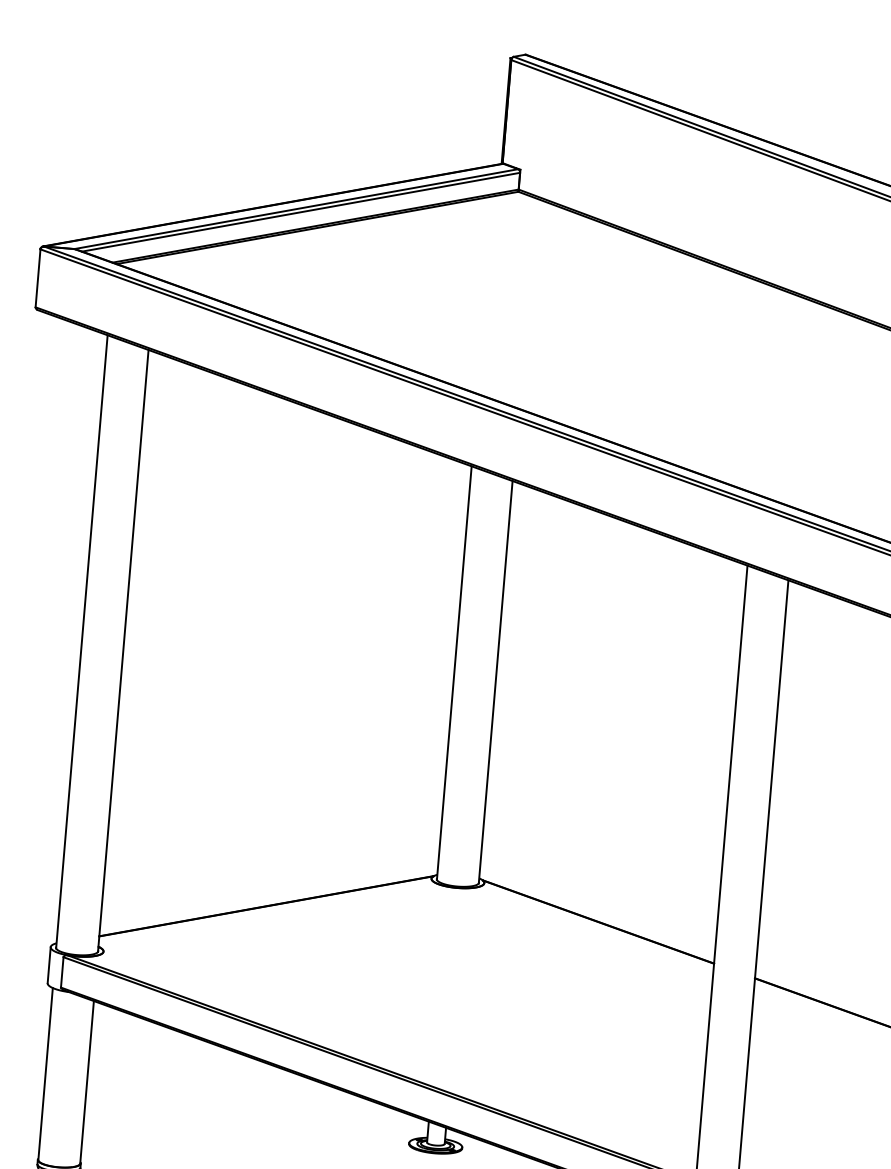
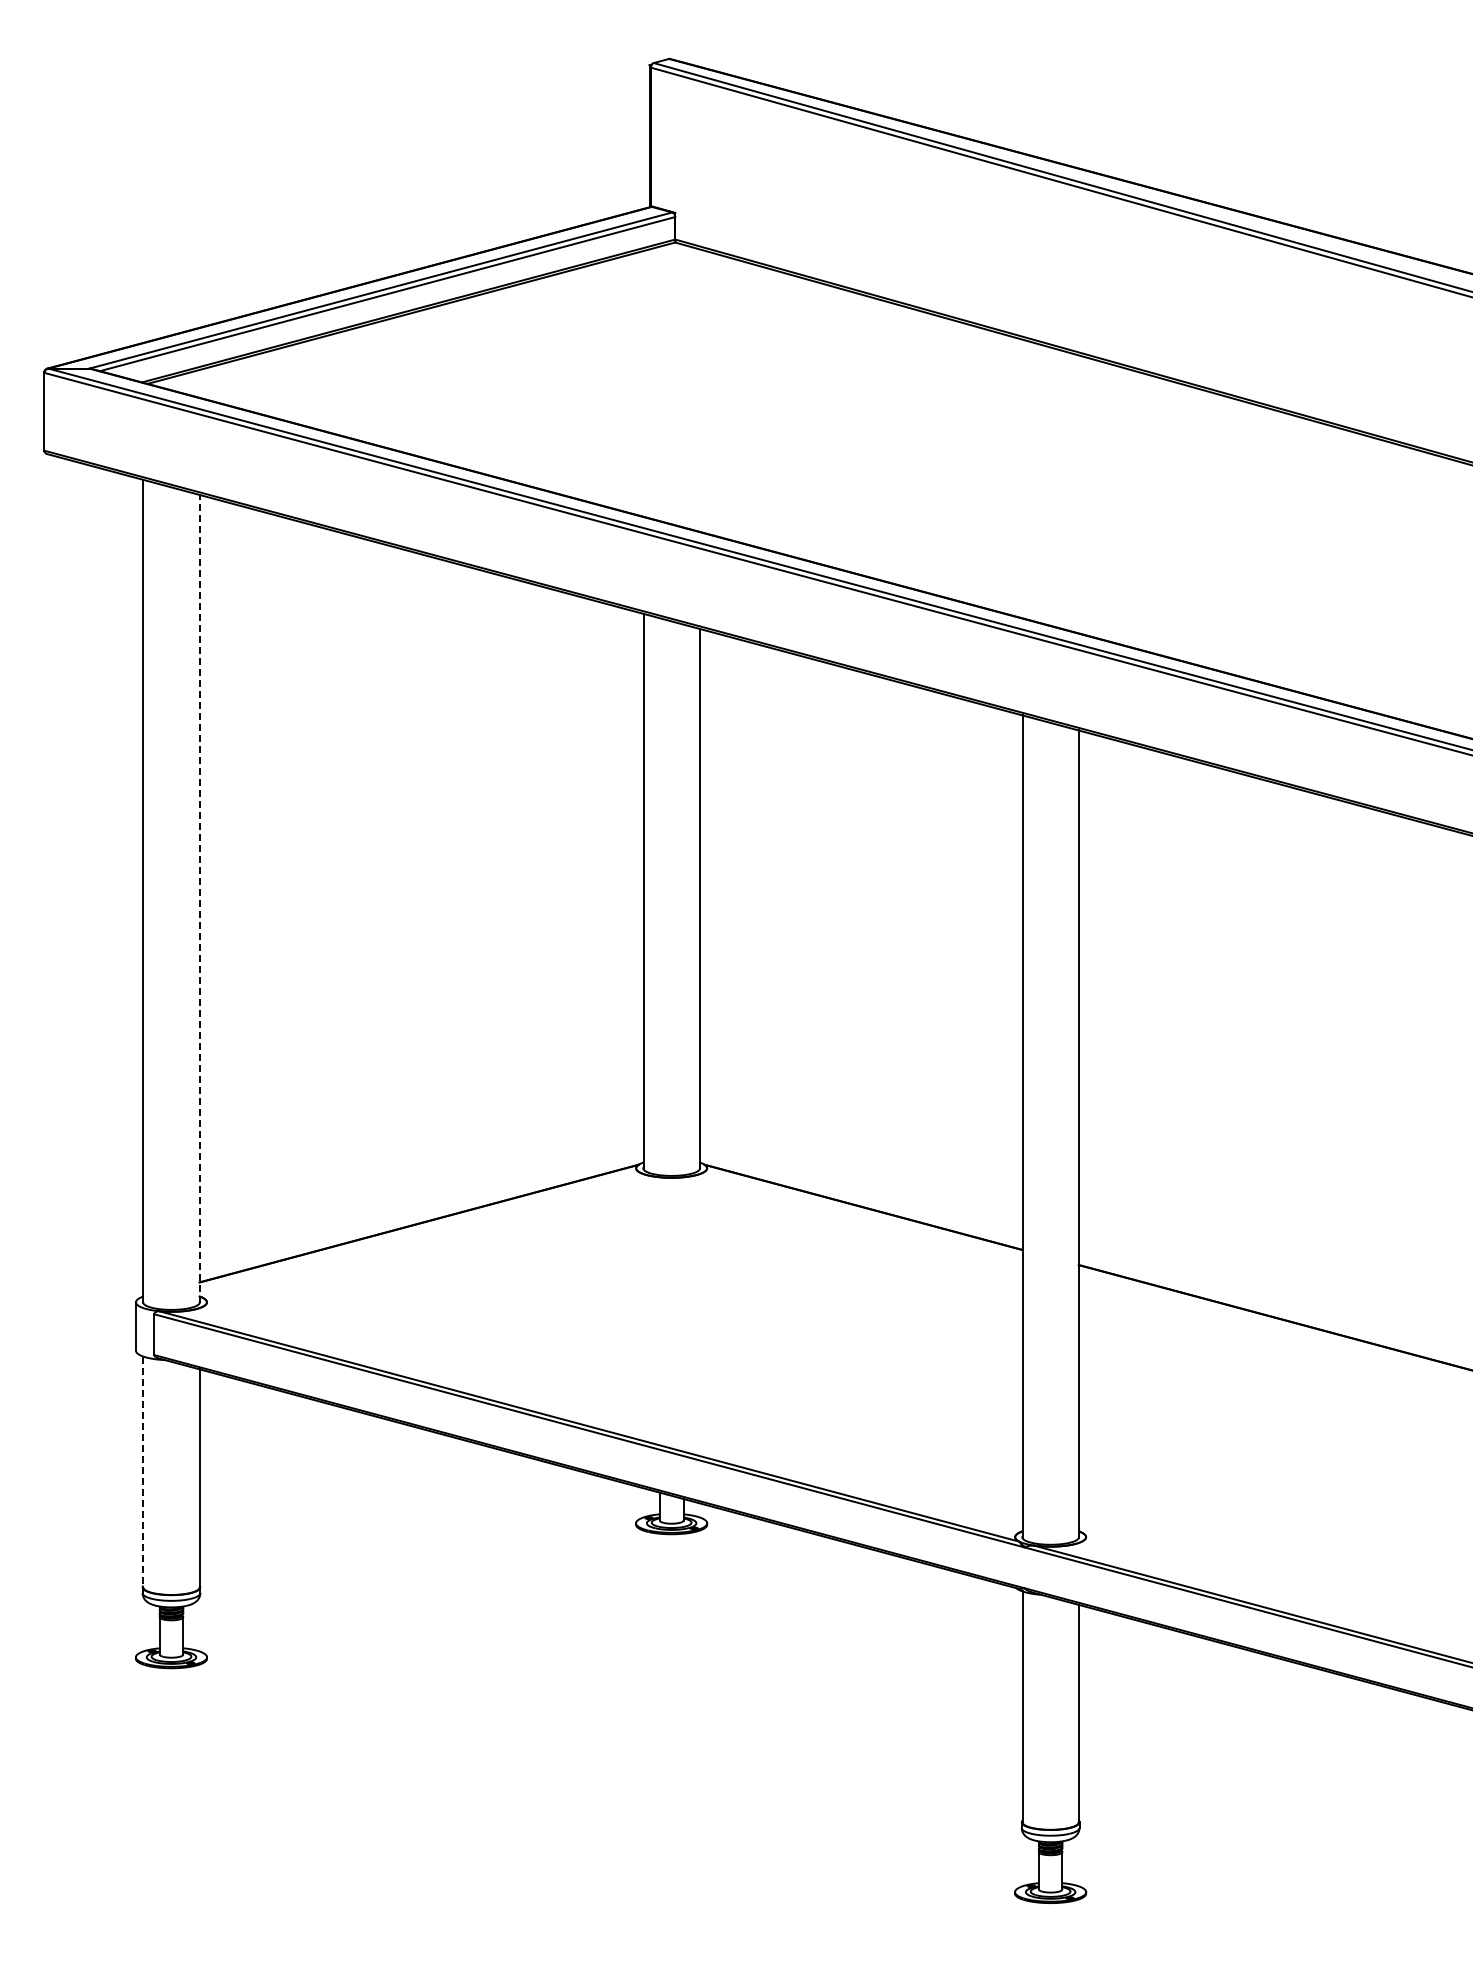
line: (123, 650) -> (199, 898), solid -> dashed
line: (45, 1074) -> (143, 1472), solid -> dashed

